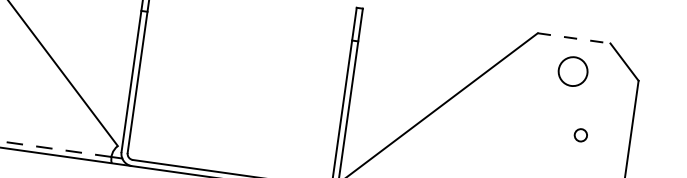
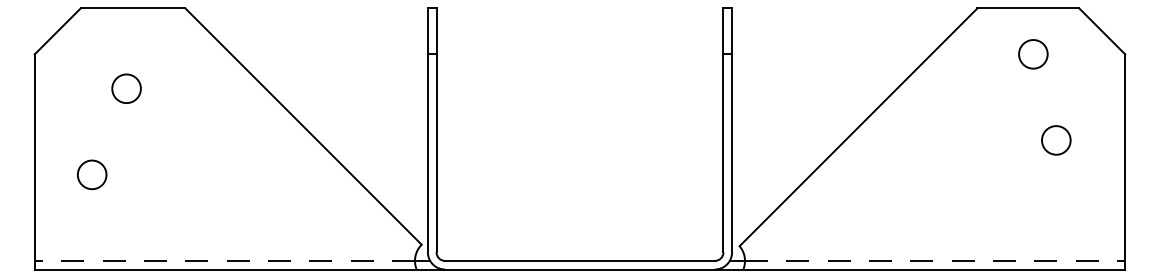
line: (574, 38) -> (1028, 8), dashed -> solid
circle: (573, 71) -> (1033, 54), size x0.71
circle: (580, 135) -> (1056, 140), size x1.67

